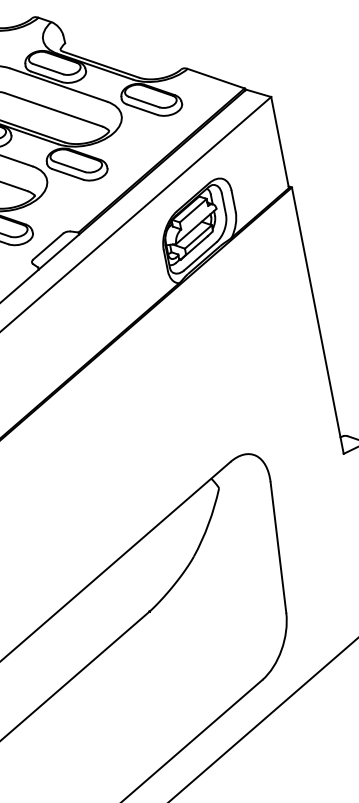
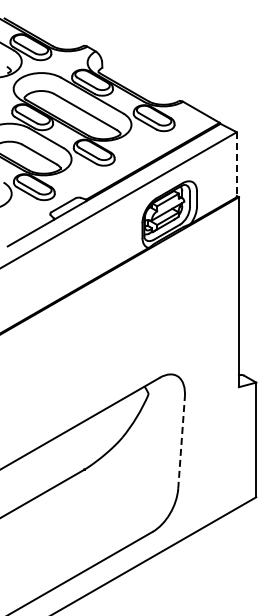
line: (279, 143) -> (236, 165), solid -> dashed
line: (278, 547) -> (181, 442), solid -> dashed

